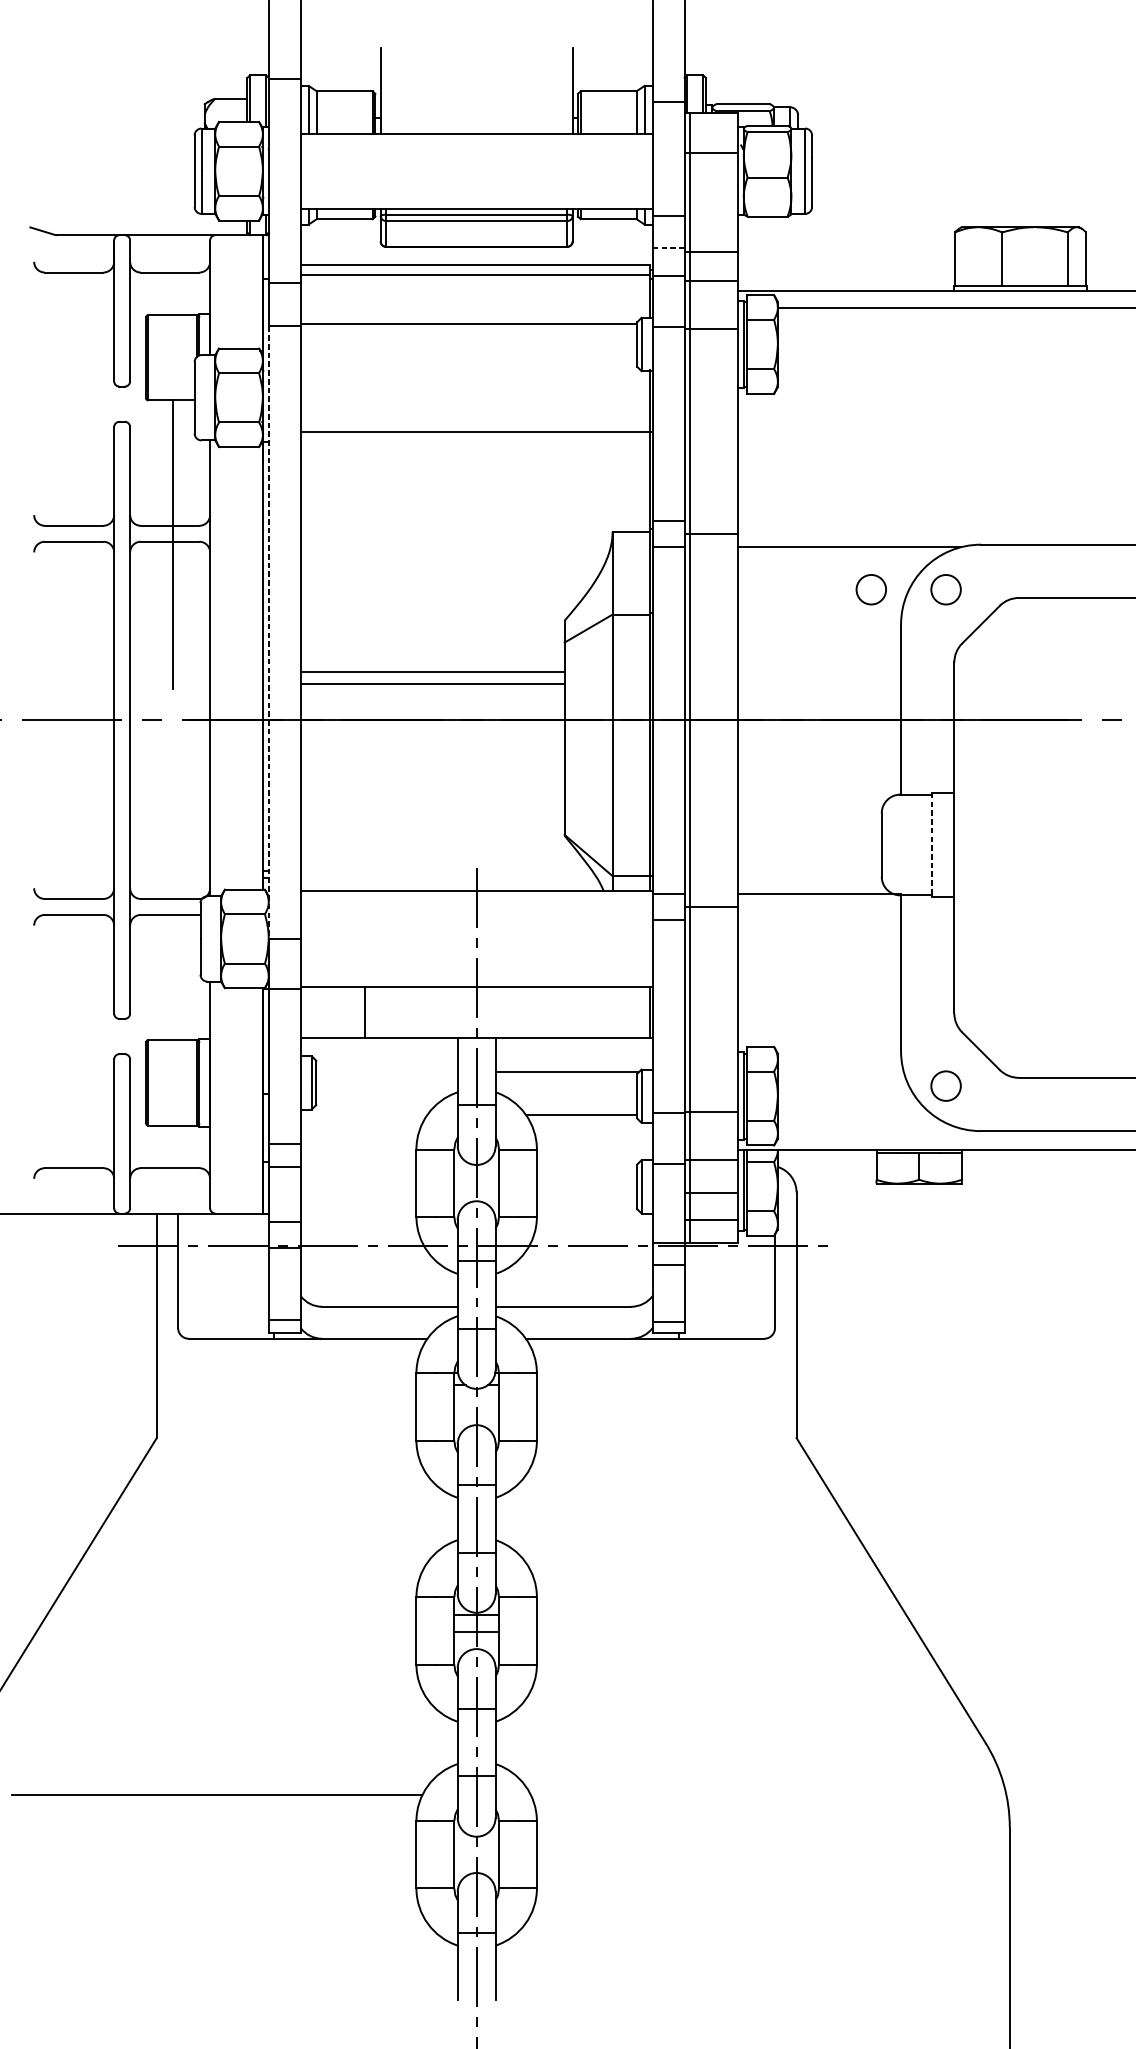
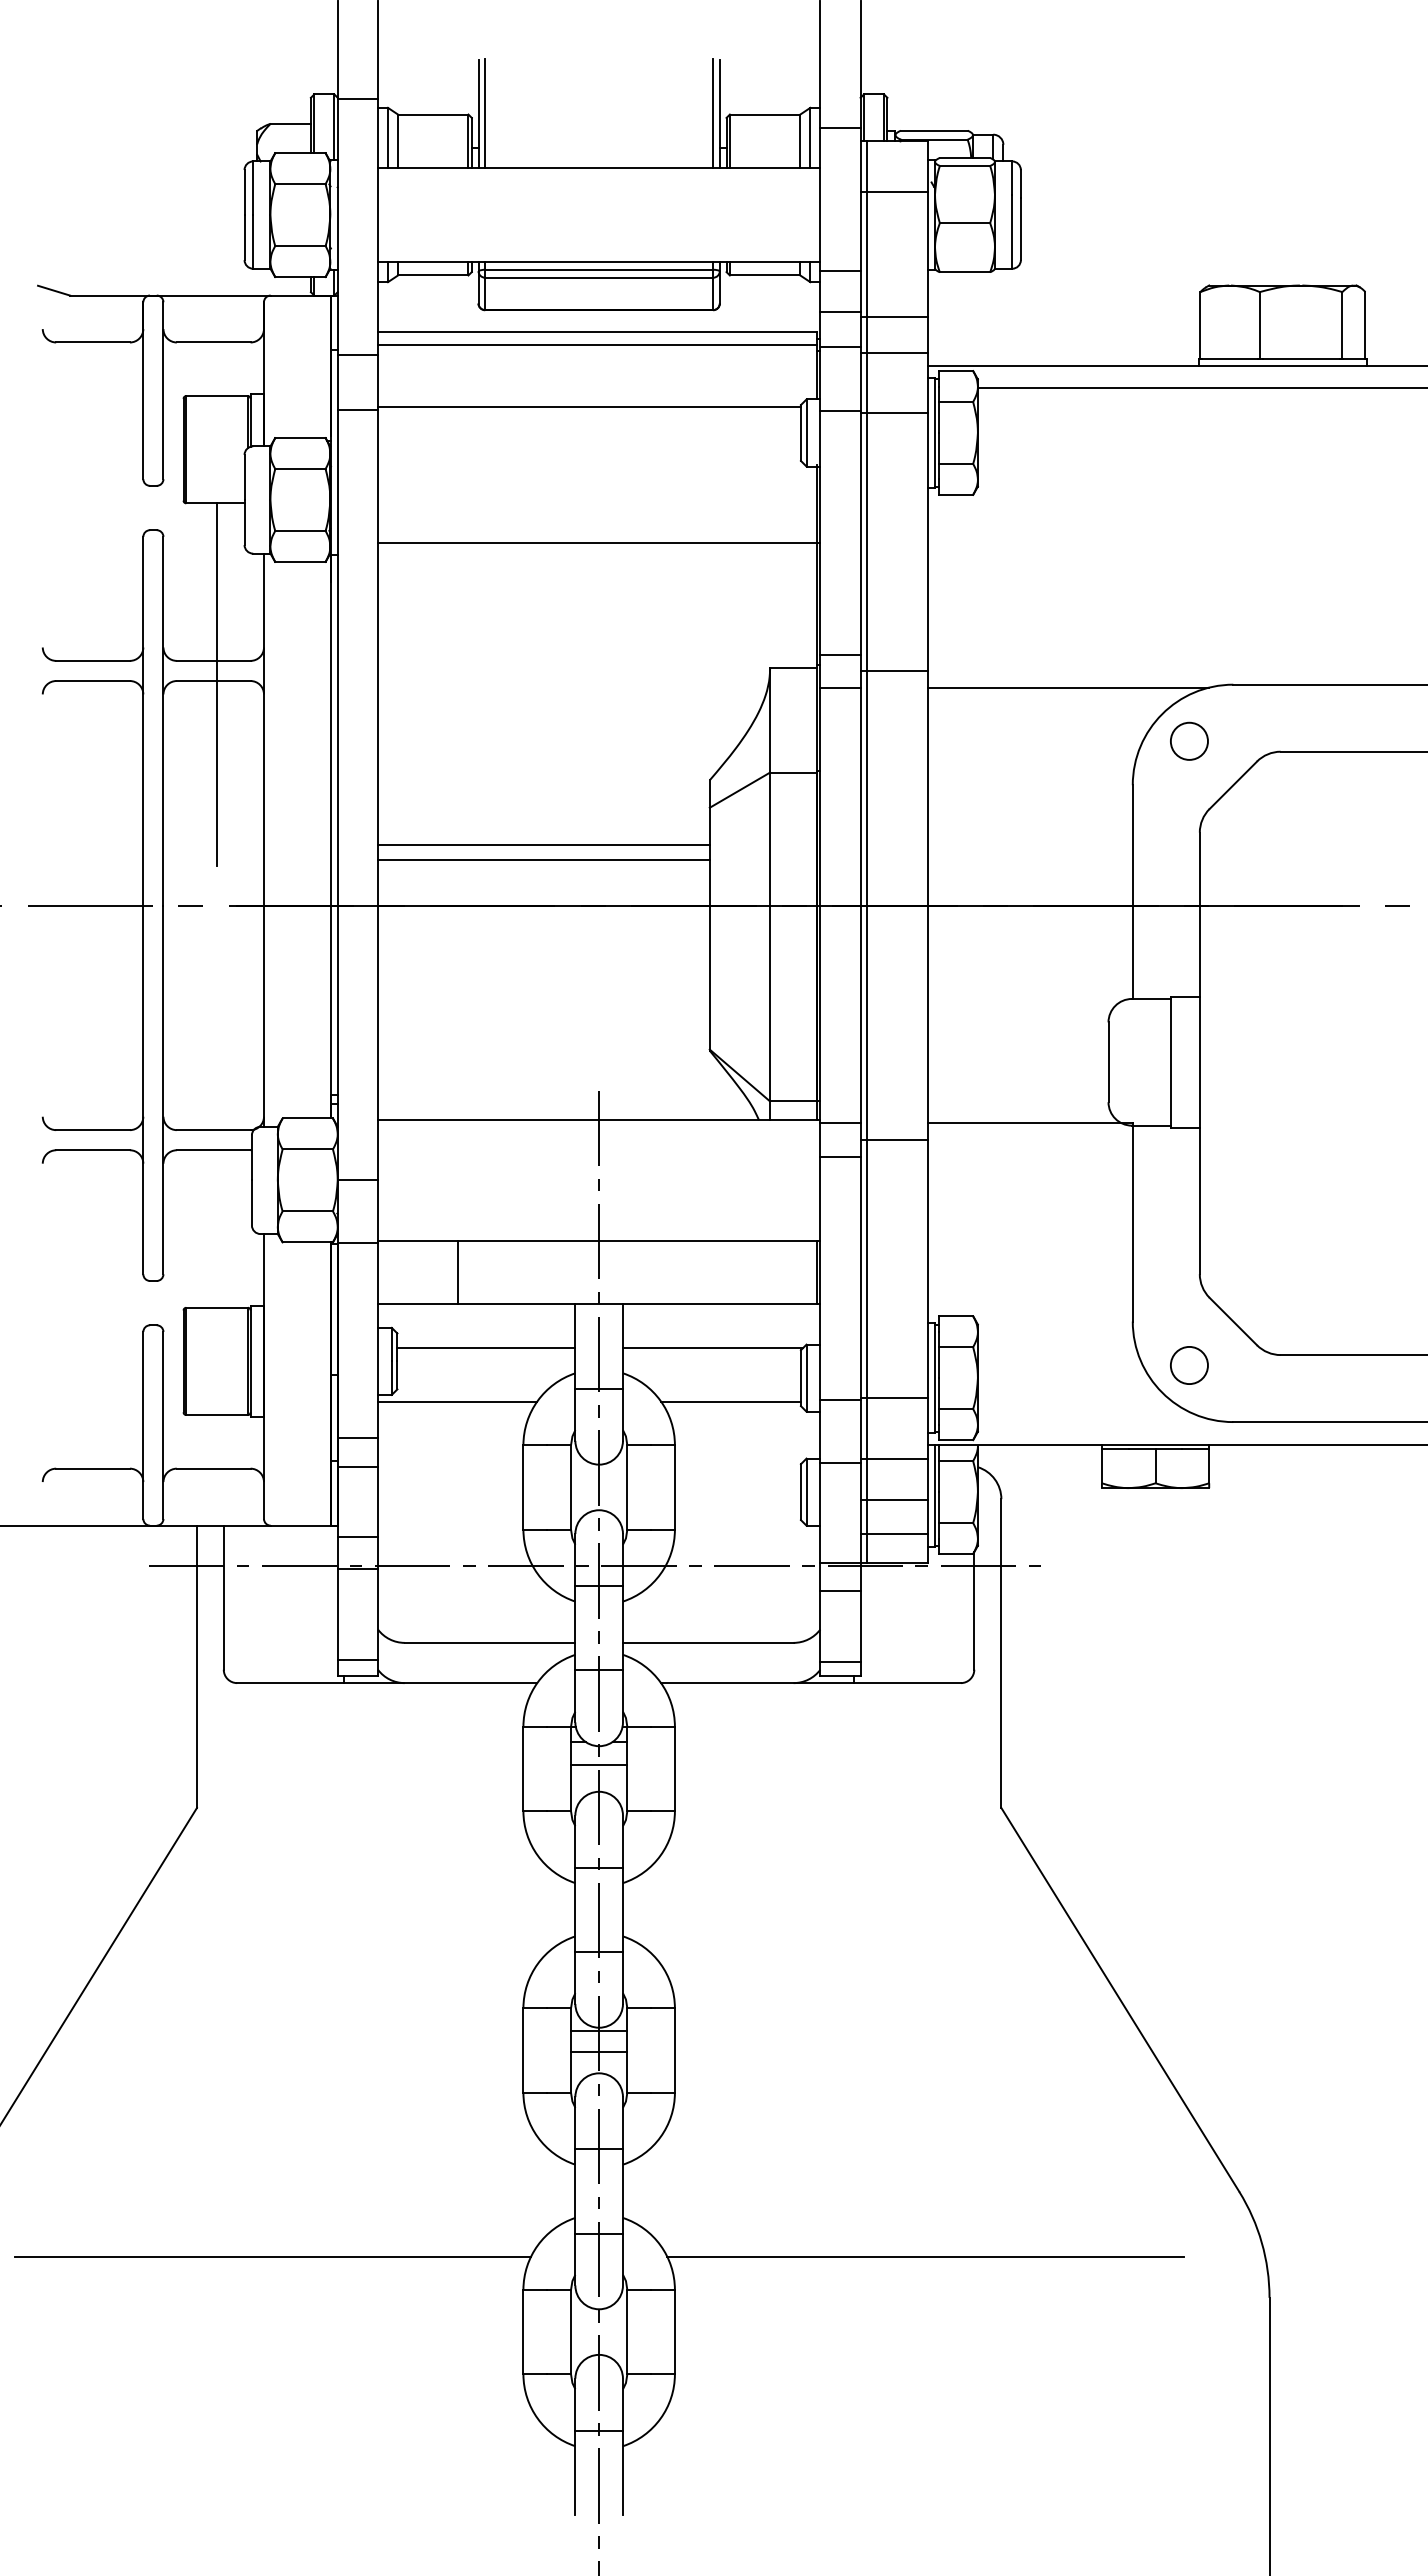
line: (386, 90) -> (485, 113), added
line: (567, 90) -> (713, 113), added
line: (668, 247) -> (840, 311), dashed -> solid
circle: (871, 589) -> (1095, 740), removed
line: (268, 632) -> (337, 795), dashed -> solid
line: (931, 845) -> (1171, 1062), dashed -> solid
line: (387, 1072) -> (486, 1348), added
line: (364, 1114) -> (457, 1401), added
line: (476, 1403) -> (599, 1764), added
line: (736, 1795) -> (925, 2257), added

